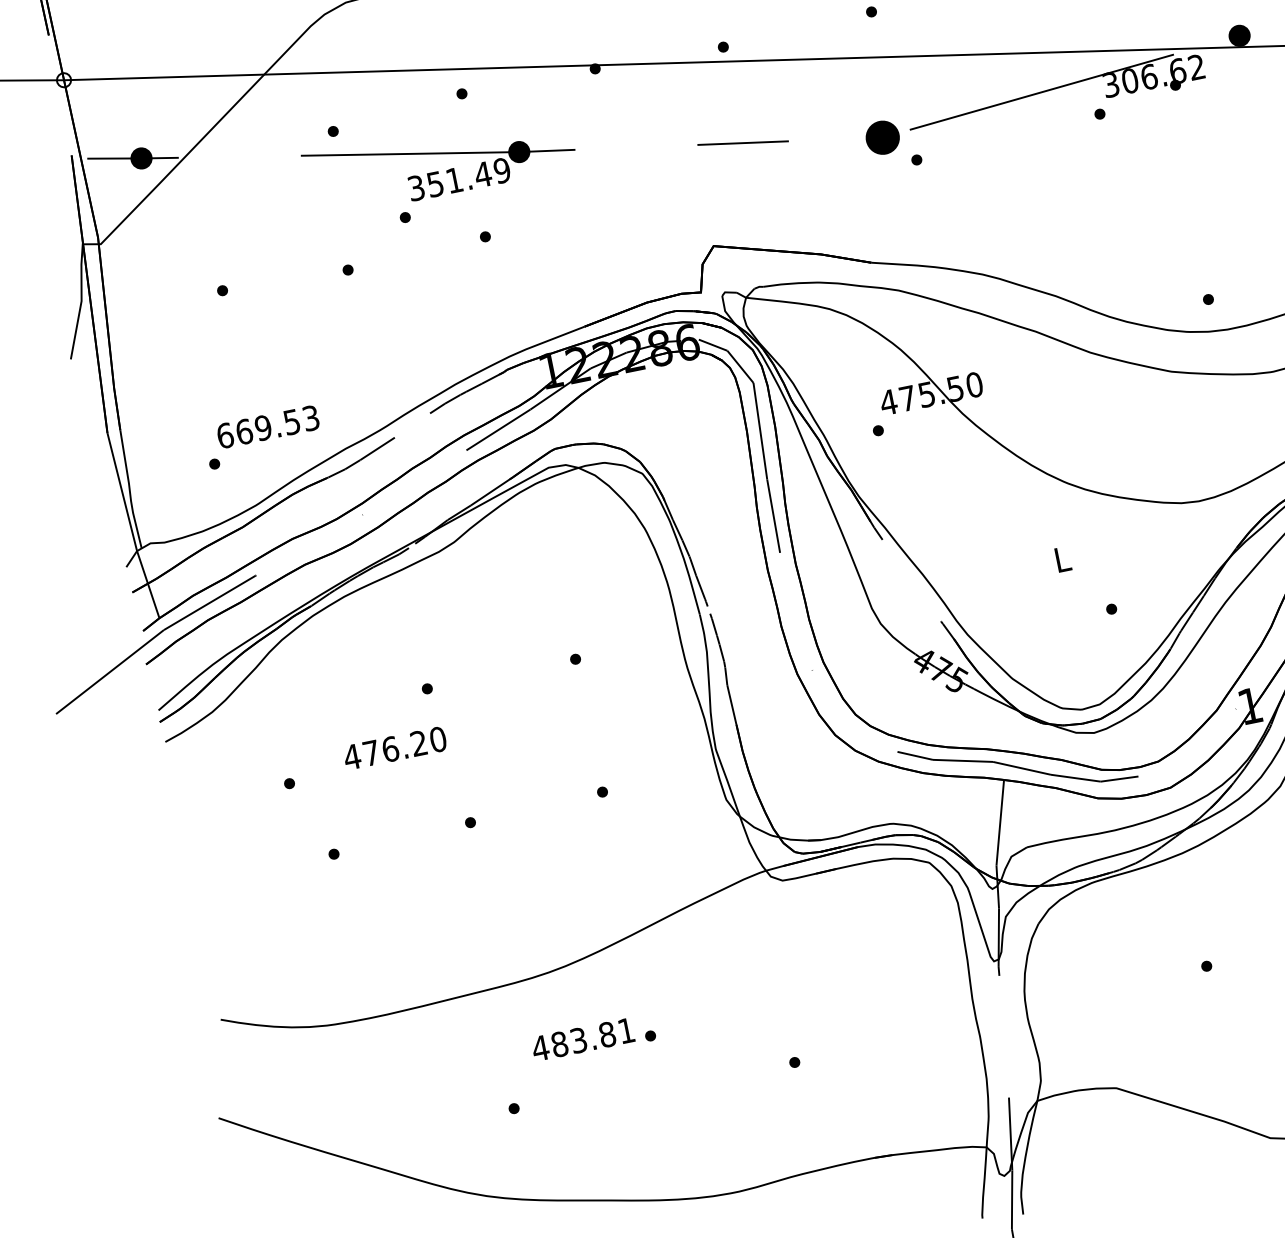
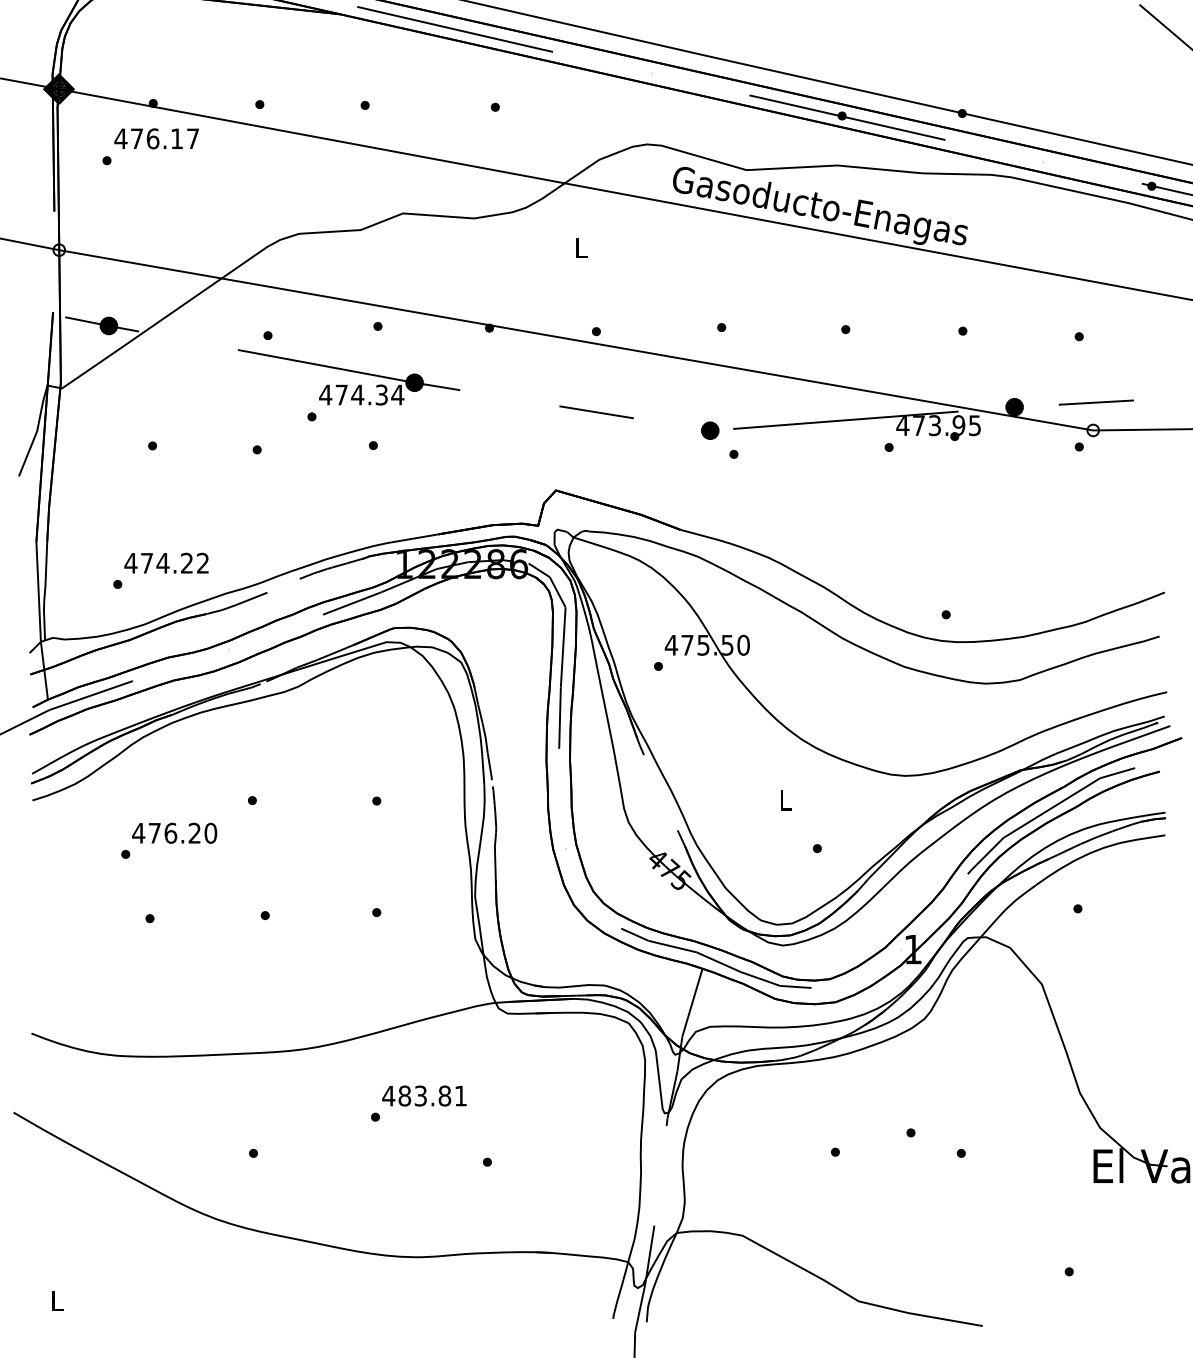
text: (1153, 76) -> (938, 425), 306.62 -> 473.95
part: (883, 137) -> (710, 430), size x0.62
text: (458, 178) -> (361, 394), 351.49 -> 474.34
text: (267, 426) -> (166, 562), 669.53 -> 474.22
text: (394, 747) -> (174, 832), moved
text: (583, 1038) -> (424, 1095), moved

